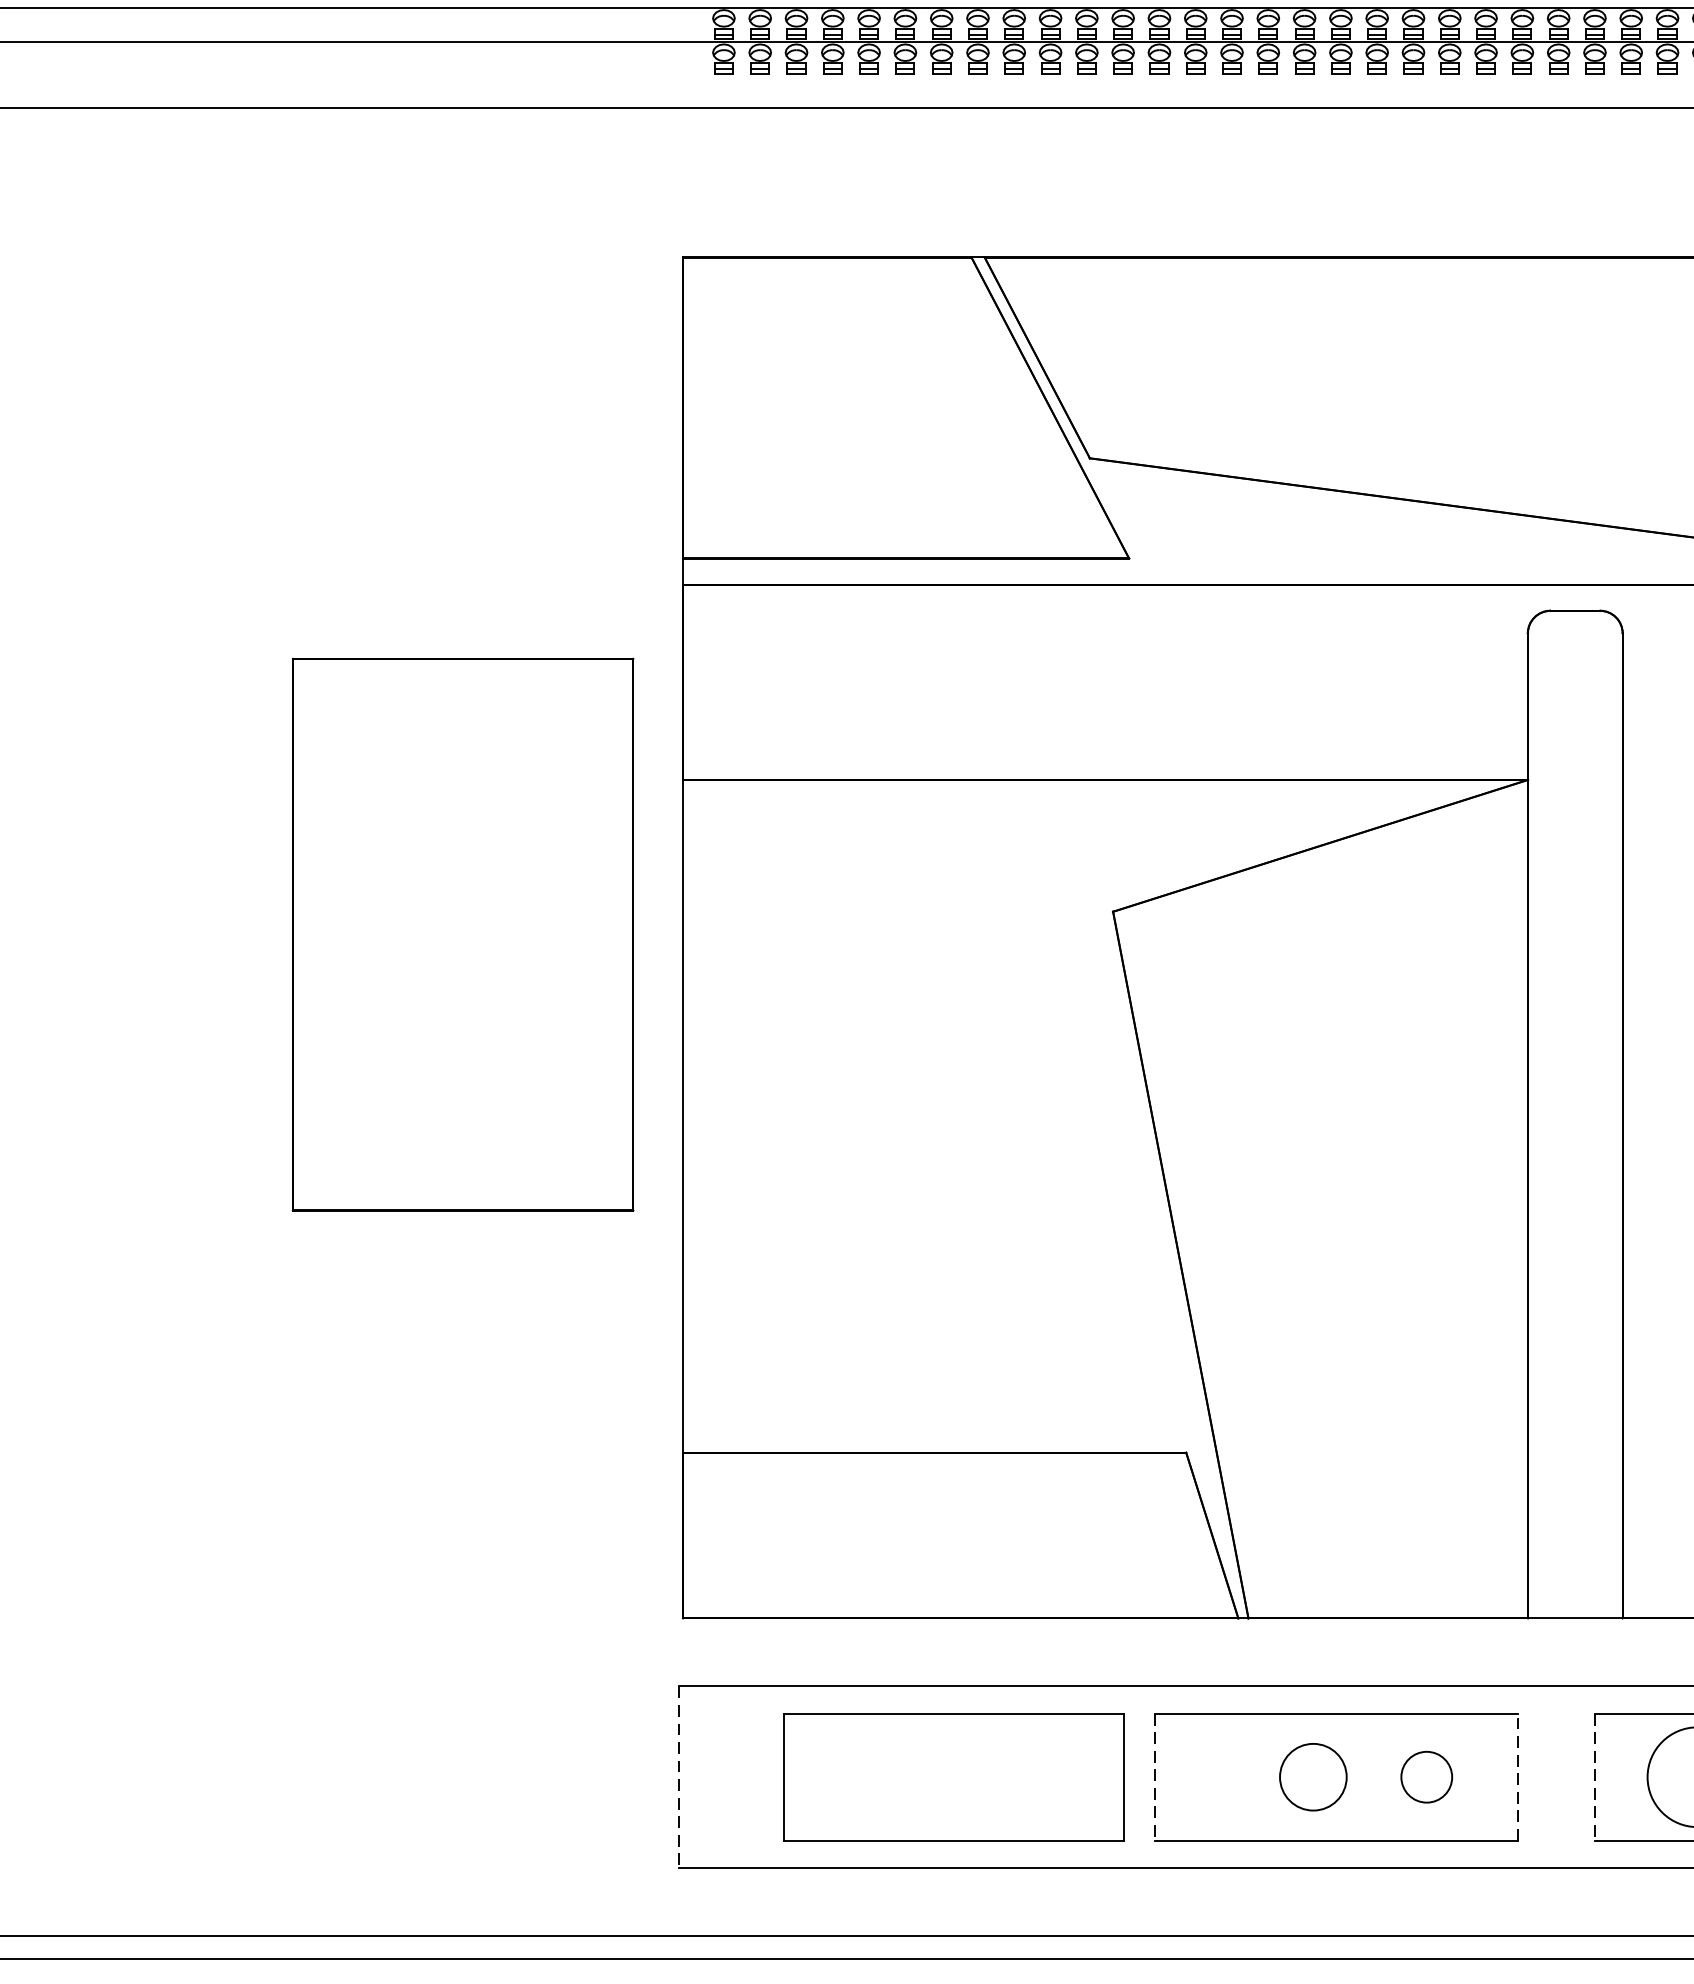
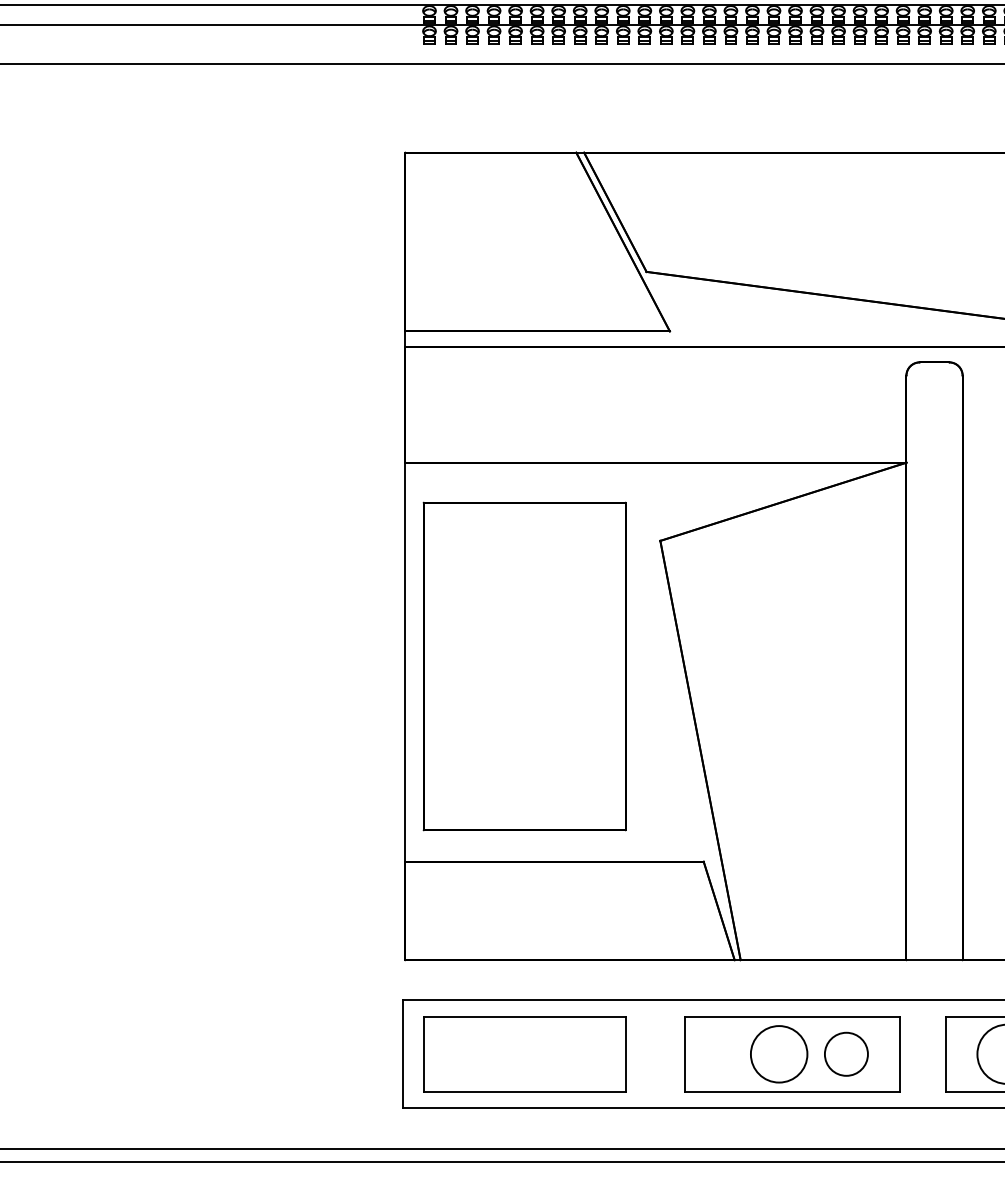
part: (462, 934) -> (524, 666), moved
circle: (1425, 1775) -> (845, 1053), size x1.43
line: (678, 1777) -> (402, 1054), dashed -> solid
part: (953, 1777) -> (524, 1054), moved
line: (1153, 1777) -> (684, 1054), dashed -> solid
circle: (1312, 1777) -> (778, 1054), size x1.43
line: (1517, 1777) -> (900, 1054), dashed -> solid
line: (1595, 1777) -> (946, 1054), dashed -> solid

